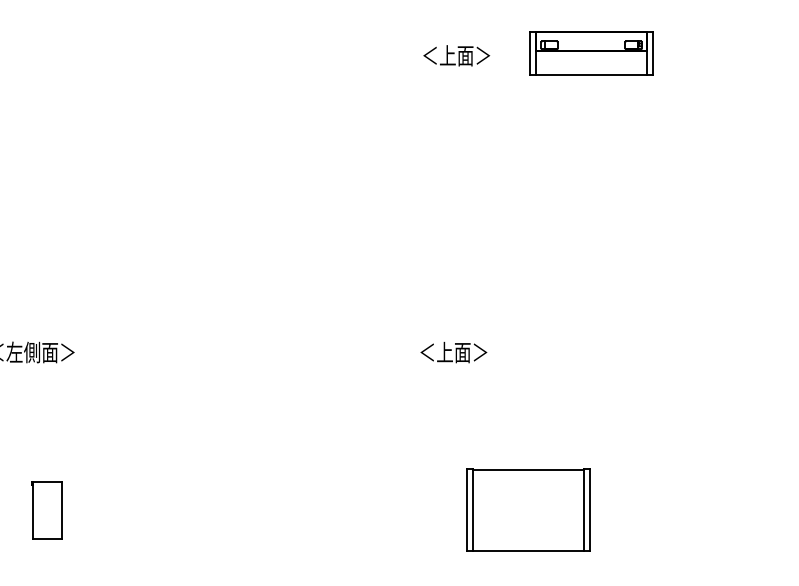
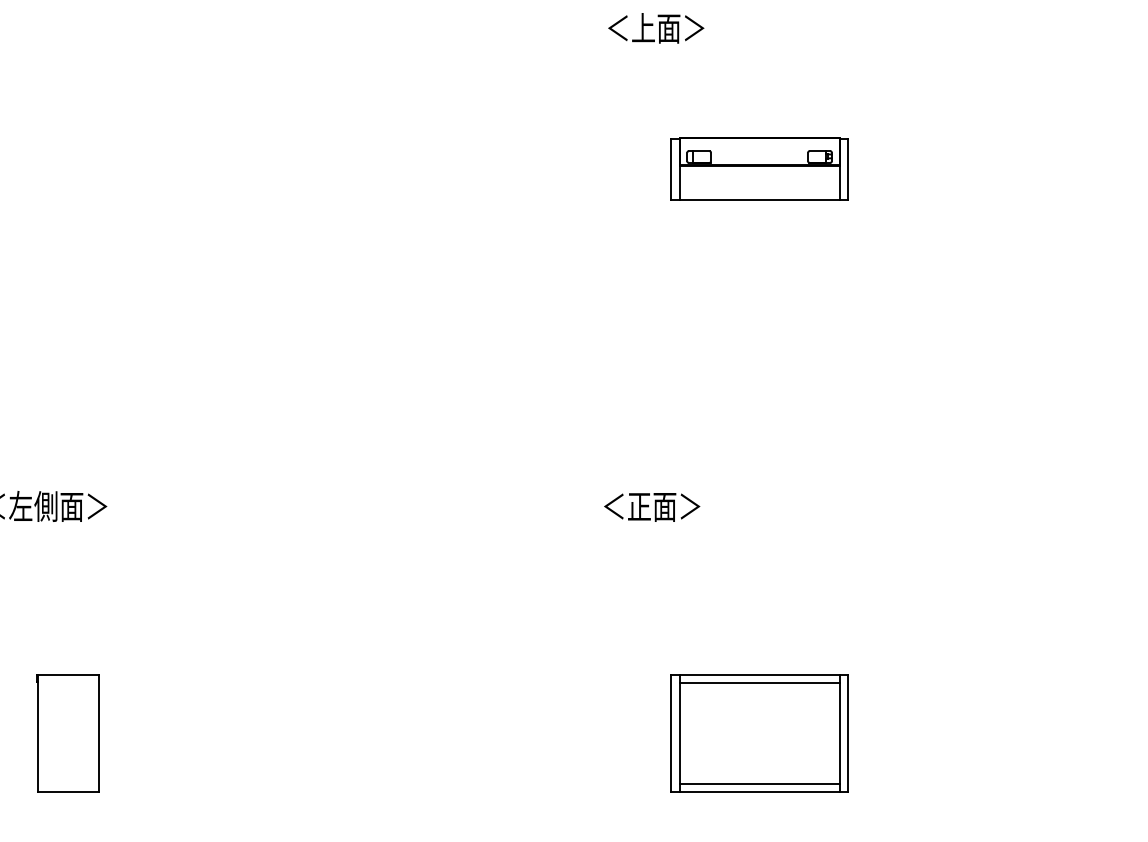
part: (591, 53) -> (759, 168), moved
text: (456, 55) -> (655, 27), moved
text: (444, 350) -> (638, 503), ＜上面＞ -> ＜正面＞
line: (528, 475) -> (759, 683), added
part: (47, 509) -> (68, 732), size x1.43
line: (528, 545) -> (759, 783), added

